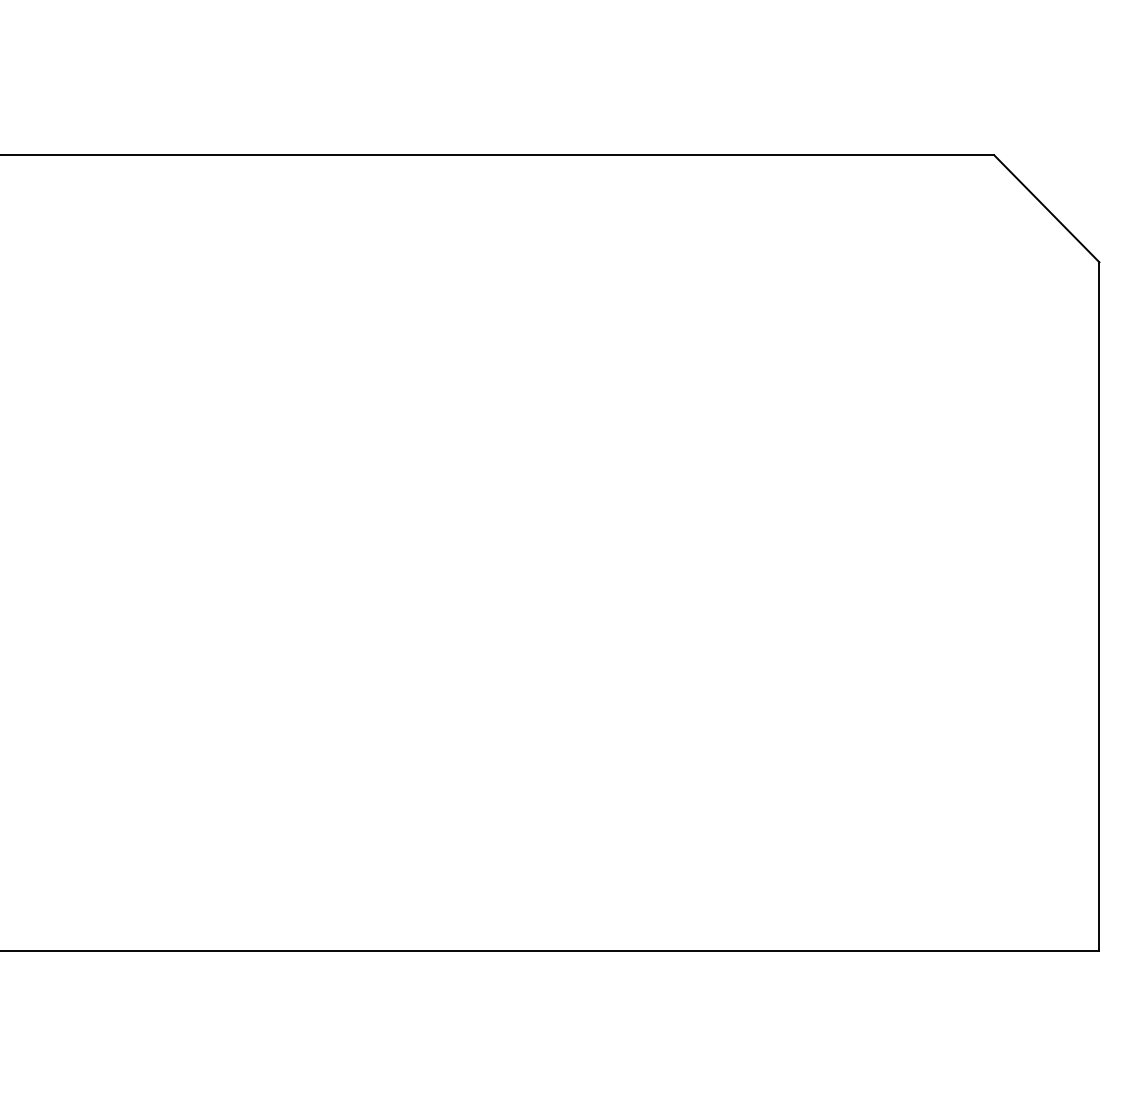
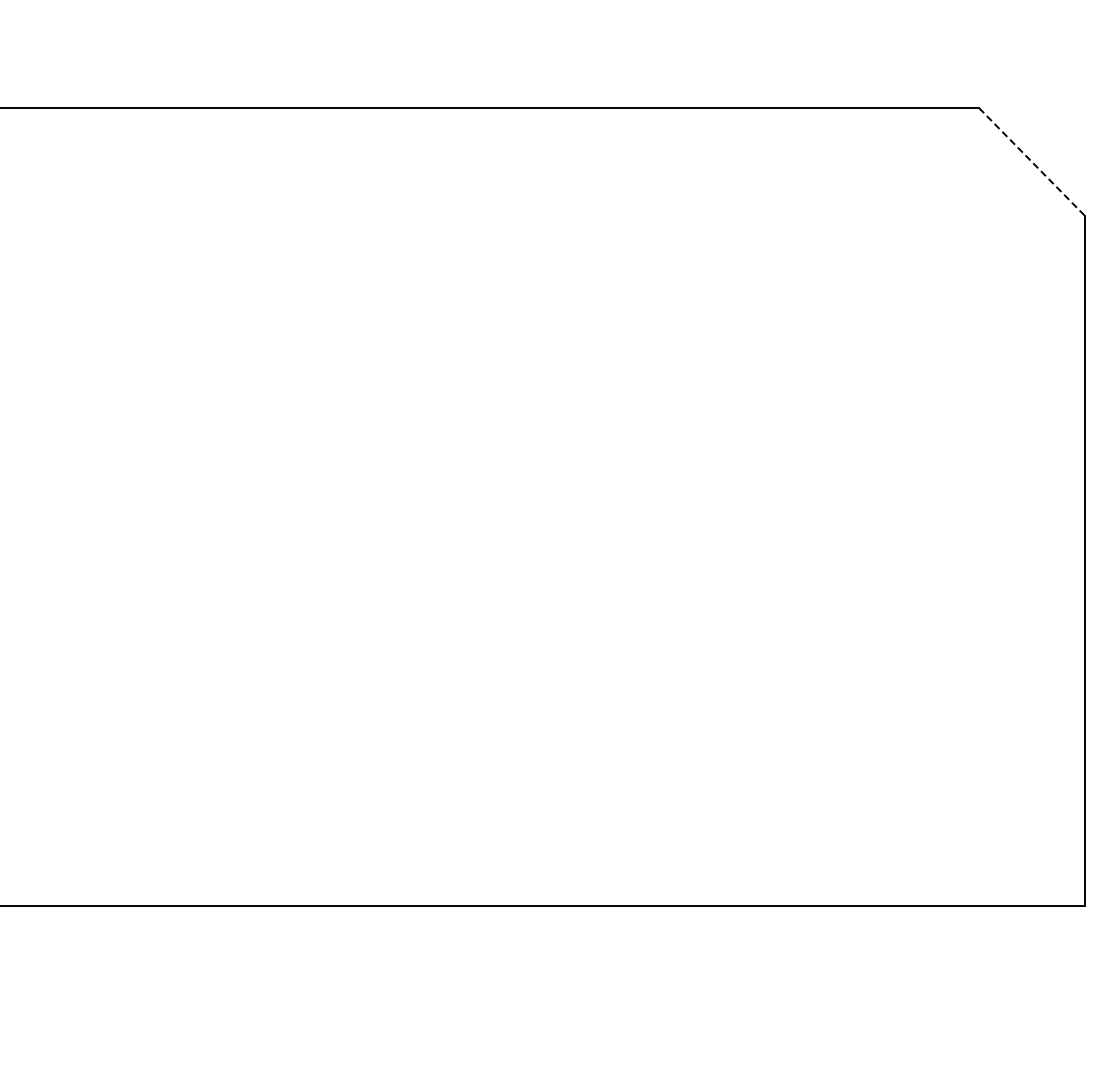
line: (1046, 208) -> (1031, 161), solid -> dashed

